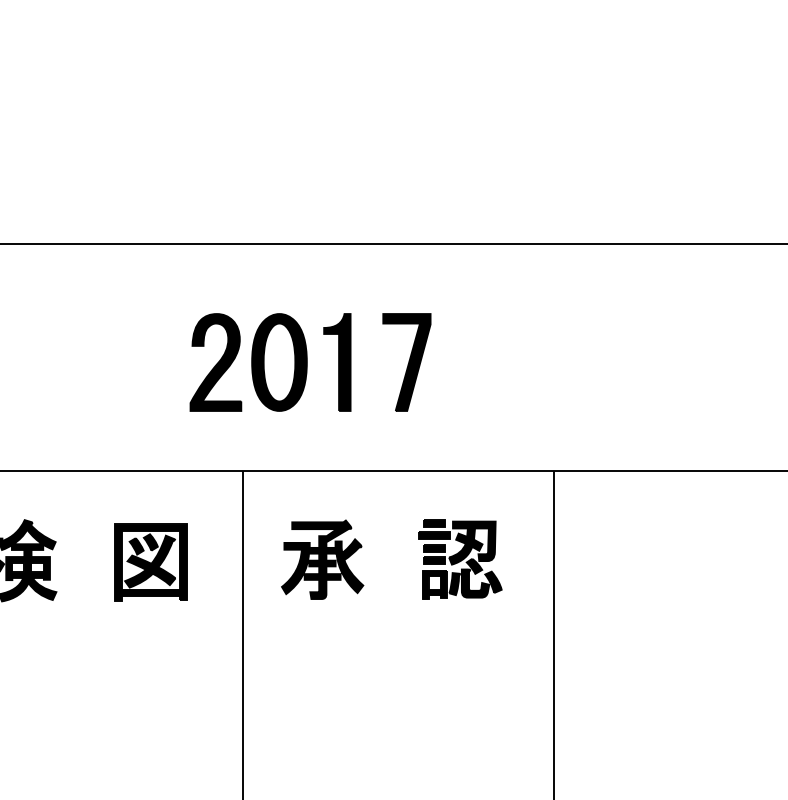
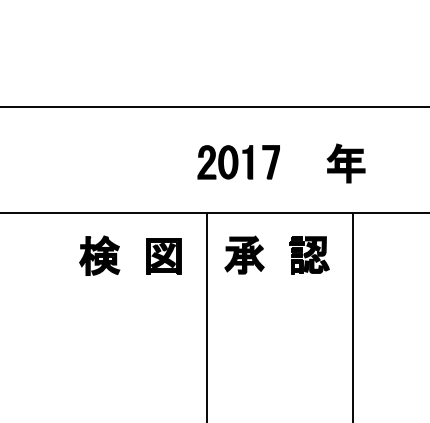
part: (309, 362) -> (238, 162), size x0.71
part: (539, 365) -> (346, 163), added

